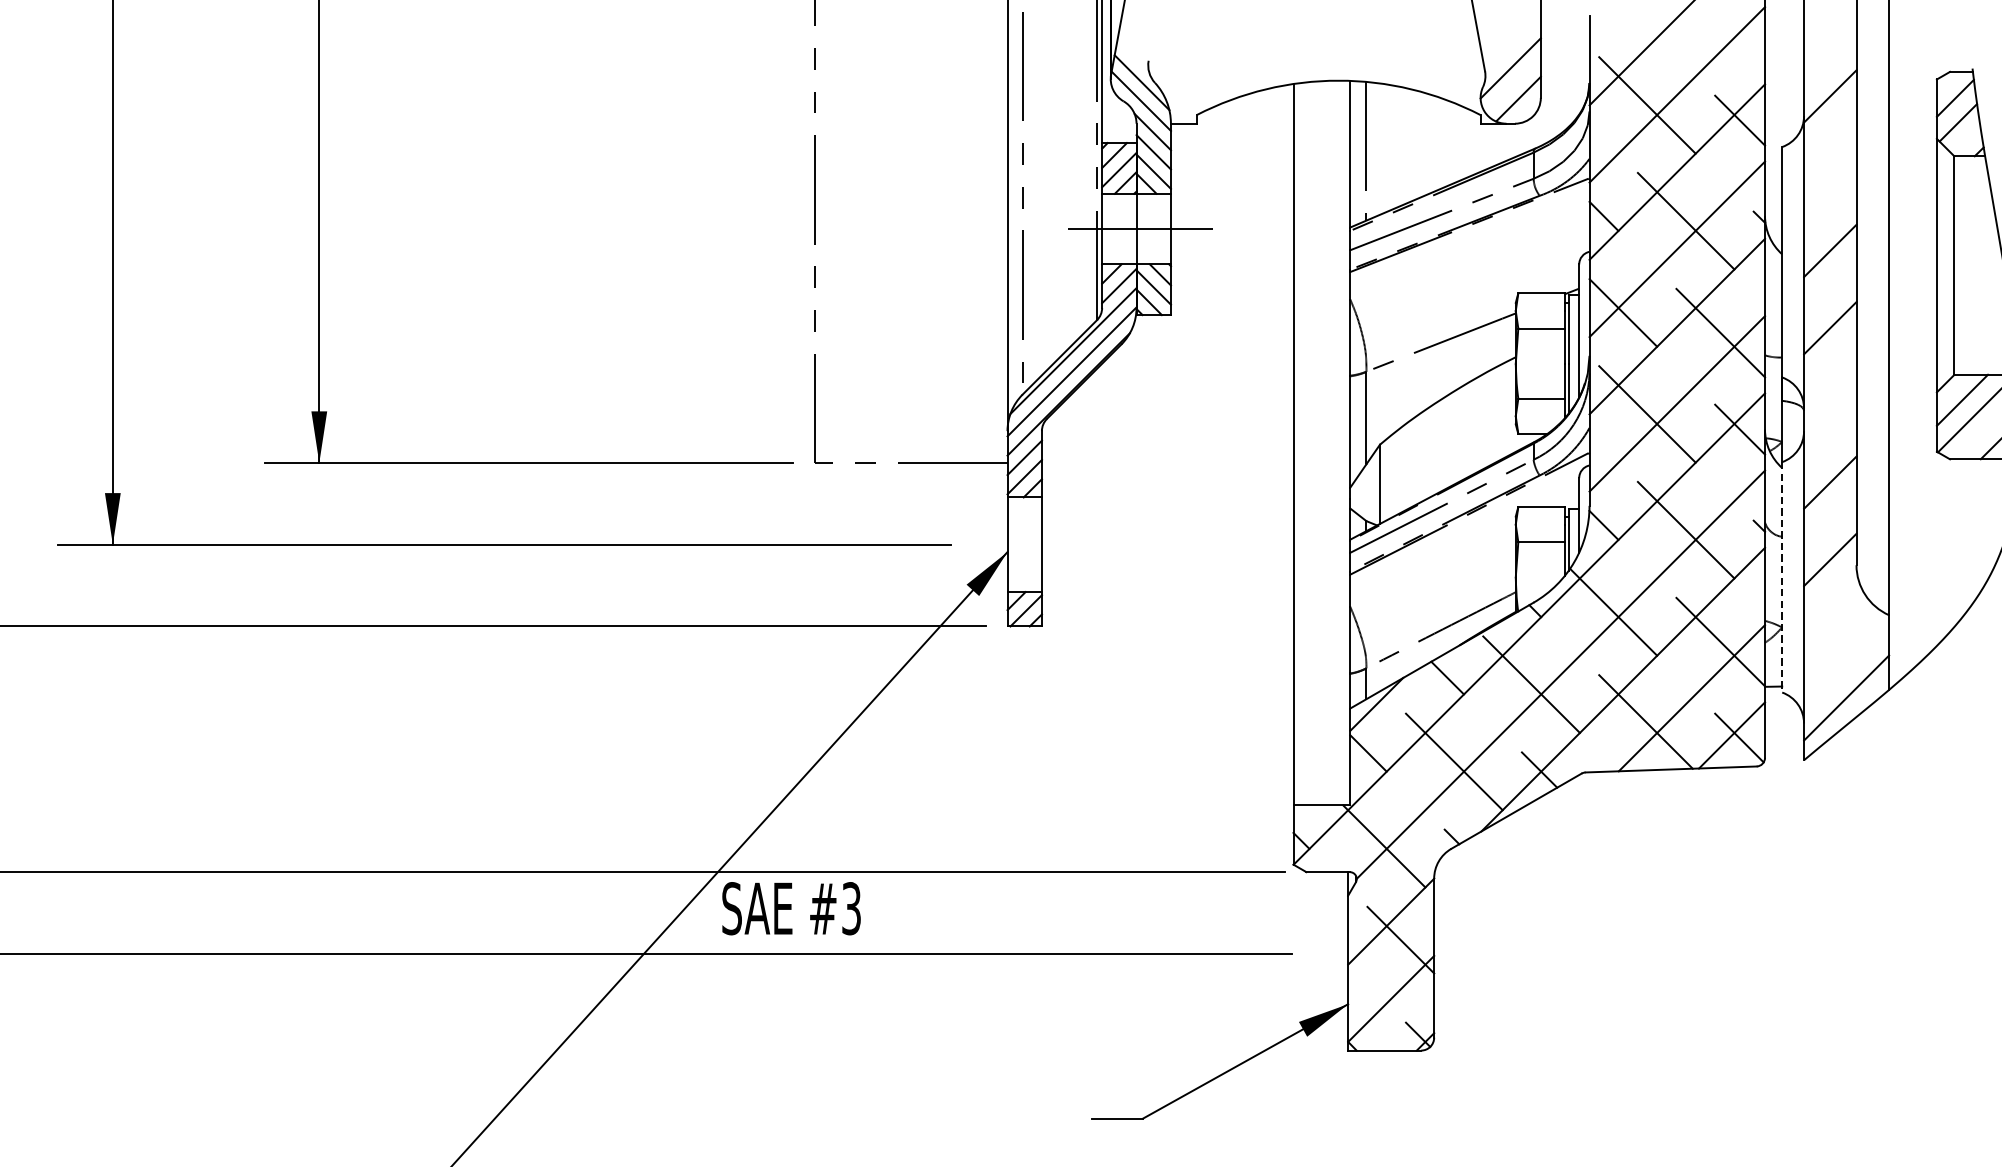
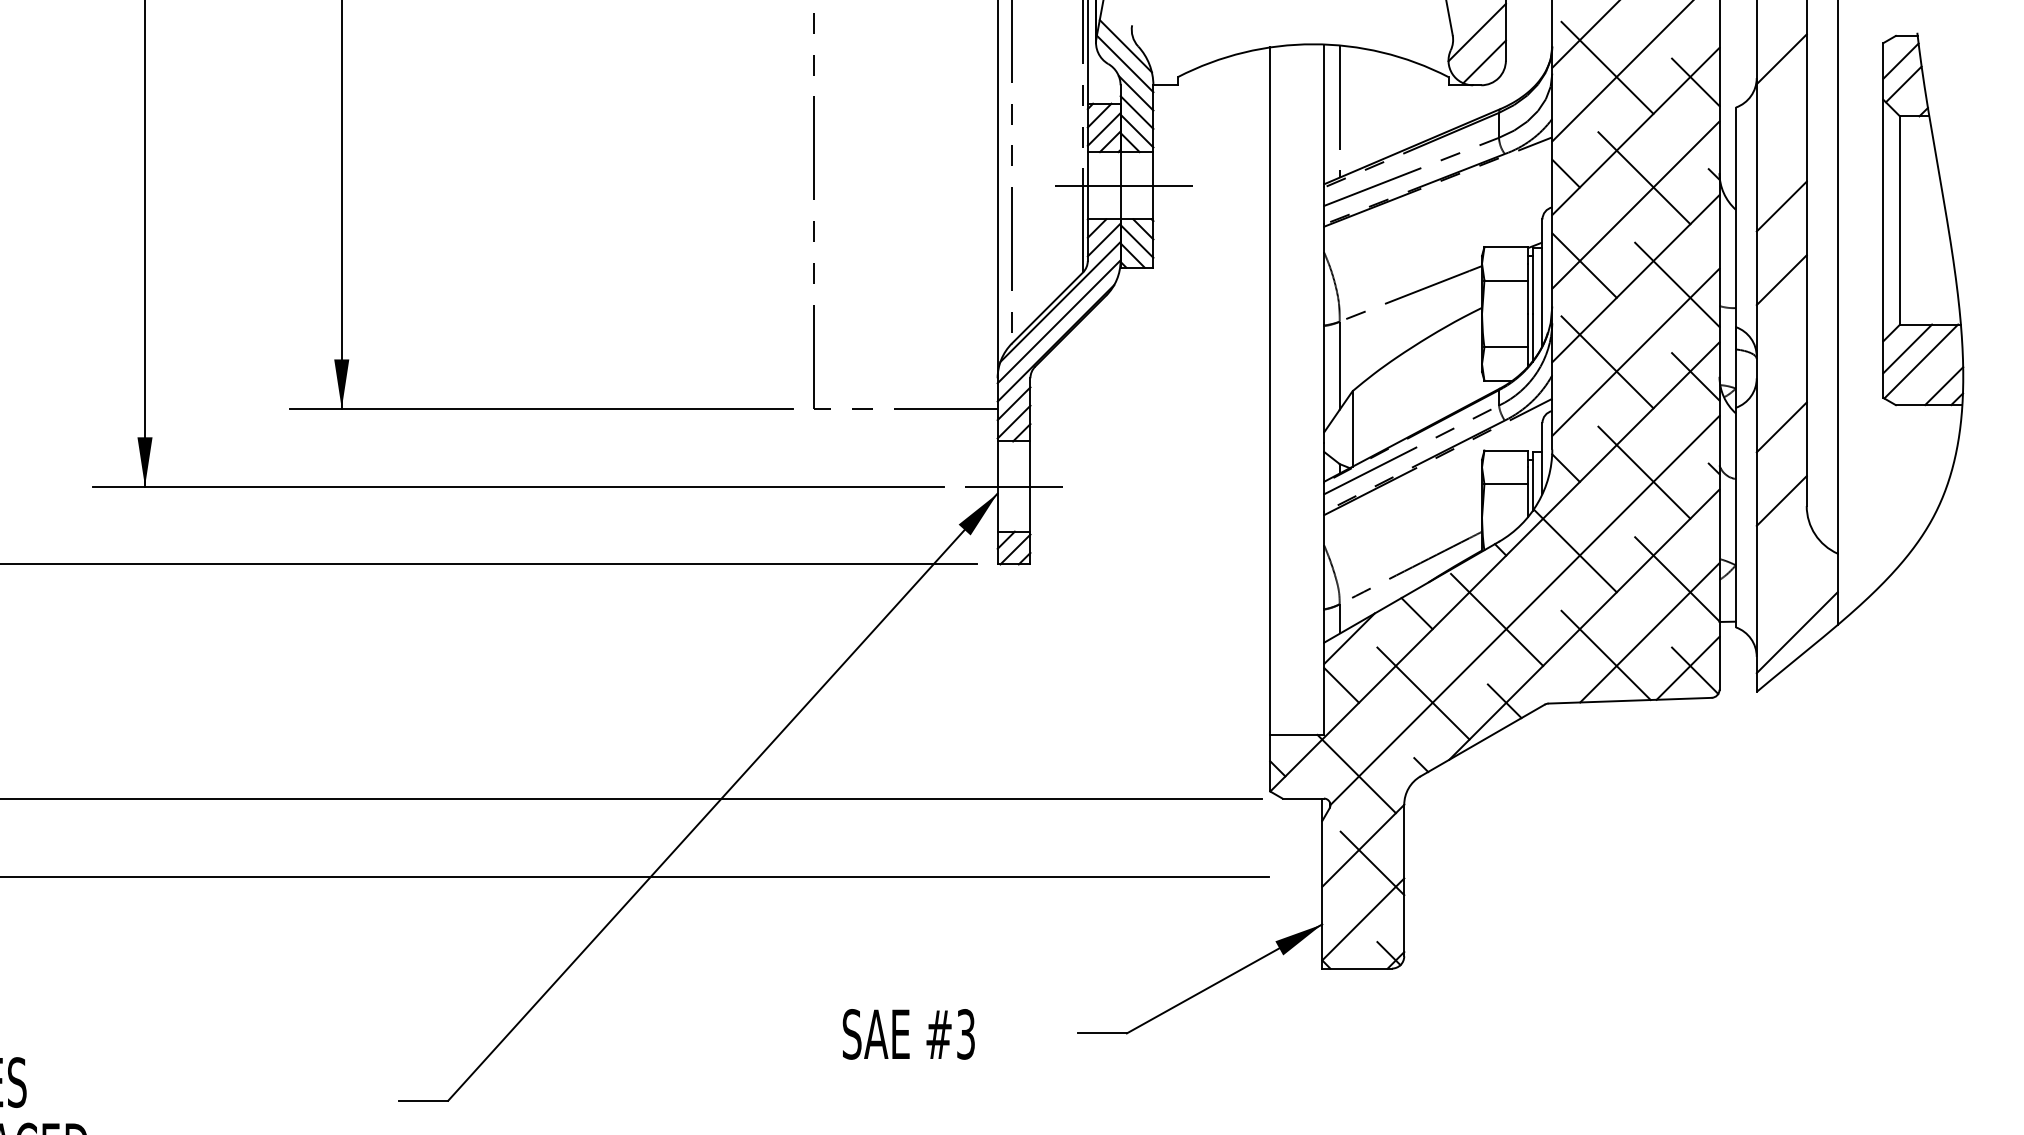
line: (1024, 544) -> (1013, 486), added
line: (1781, 577) -> (1735, 517), dashed -> solid
text: (791, 908) -> (908, 1034), moved

